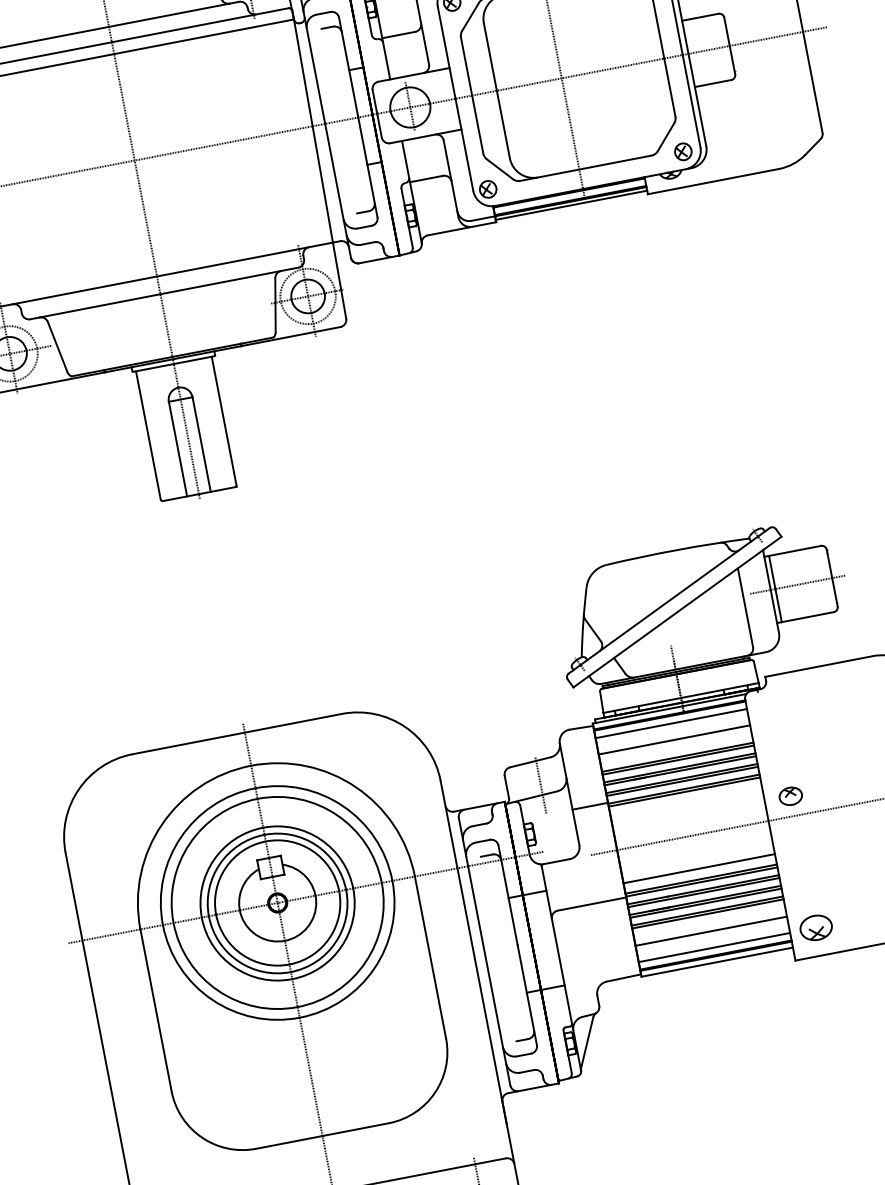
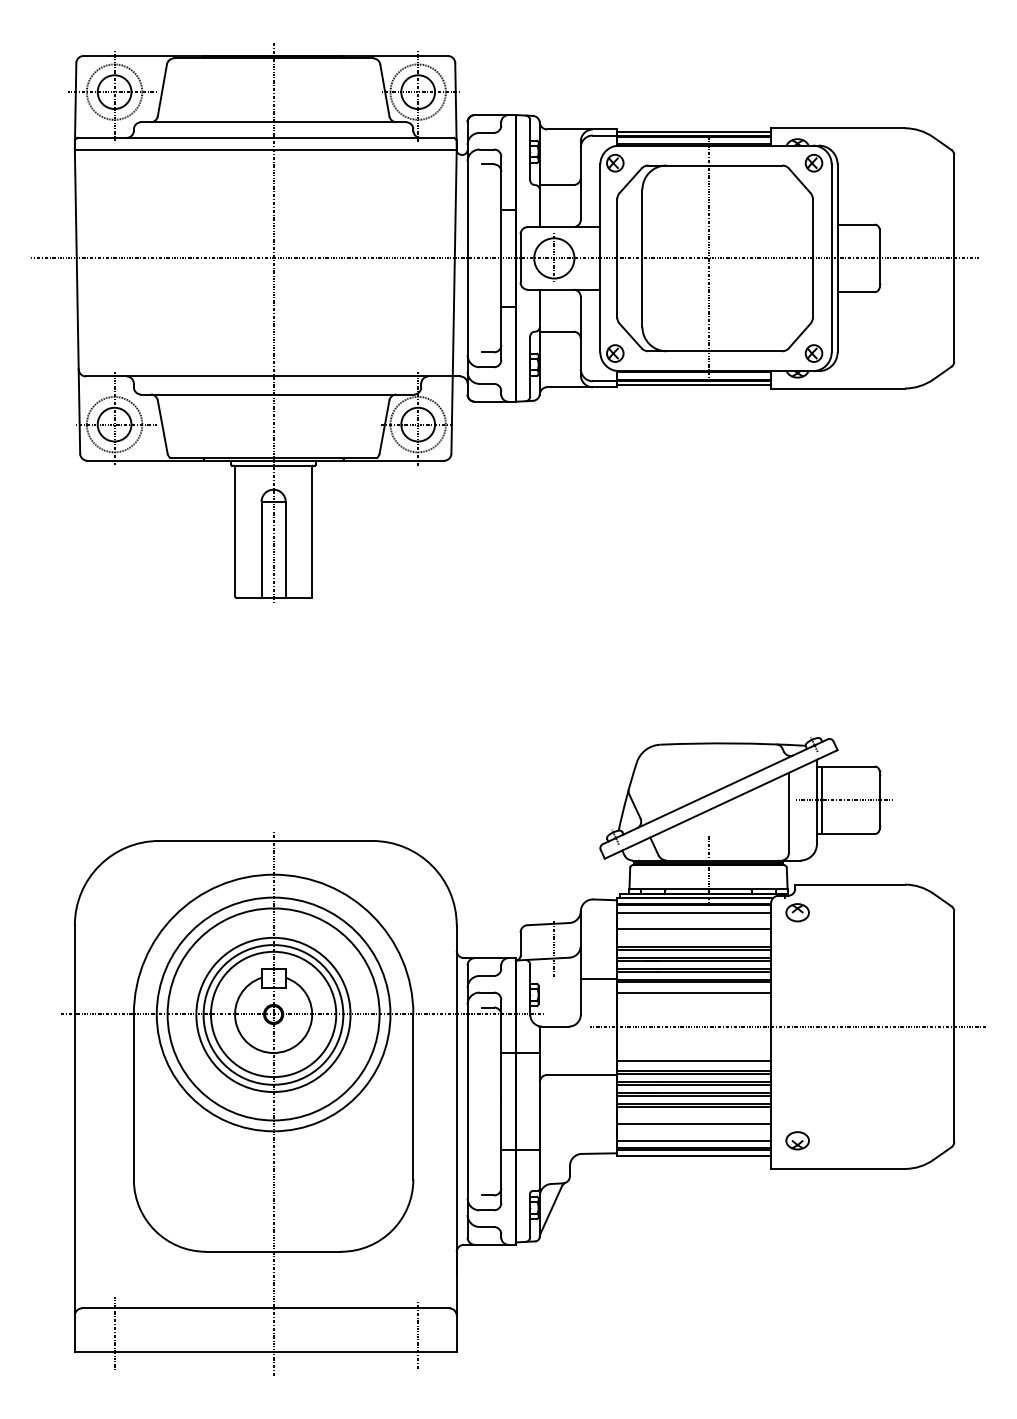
part: (790, 796) -> (797, 912), moved
line: (686, 803) -> (693, 993), added
part: (815, 927) -> (797, 1140), size x0.71

